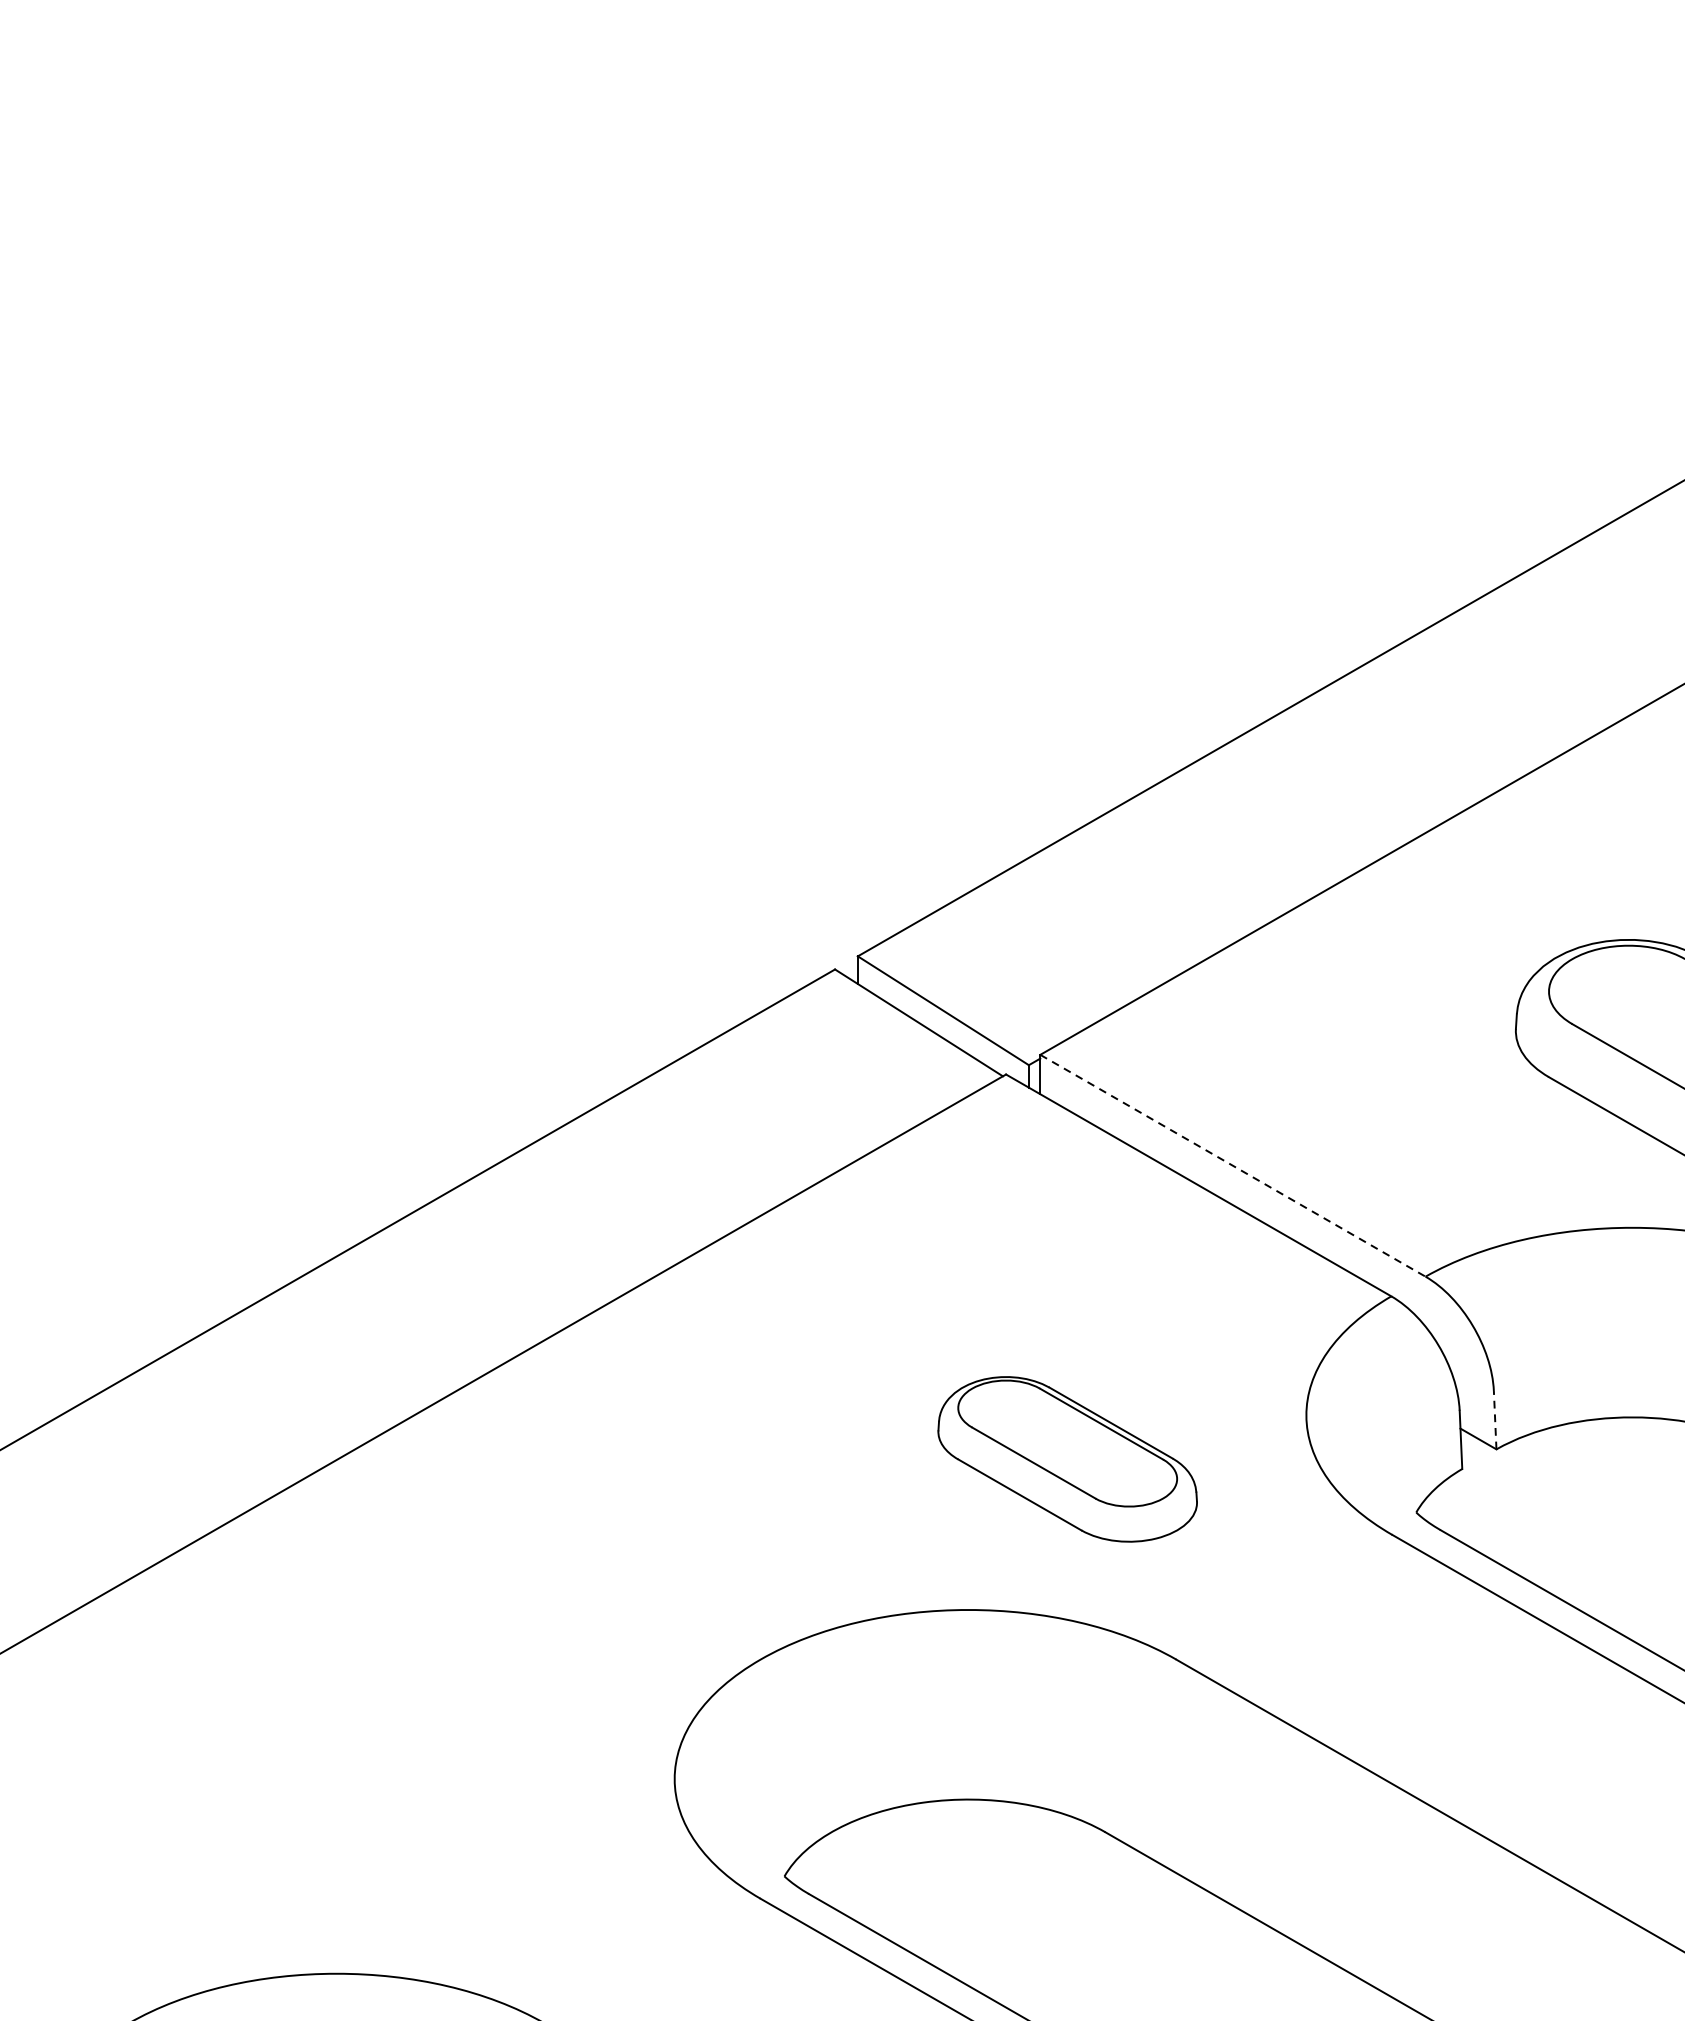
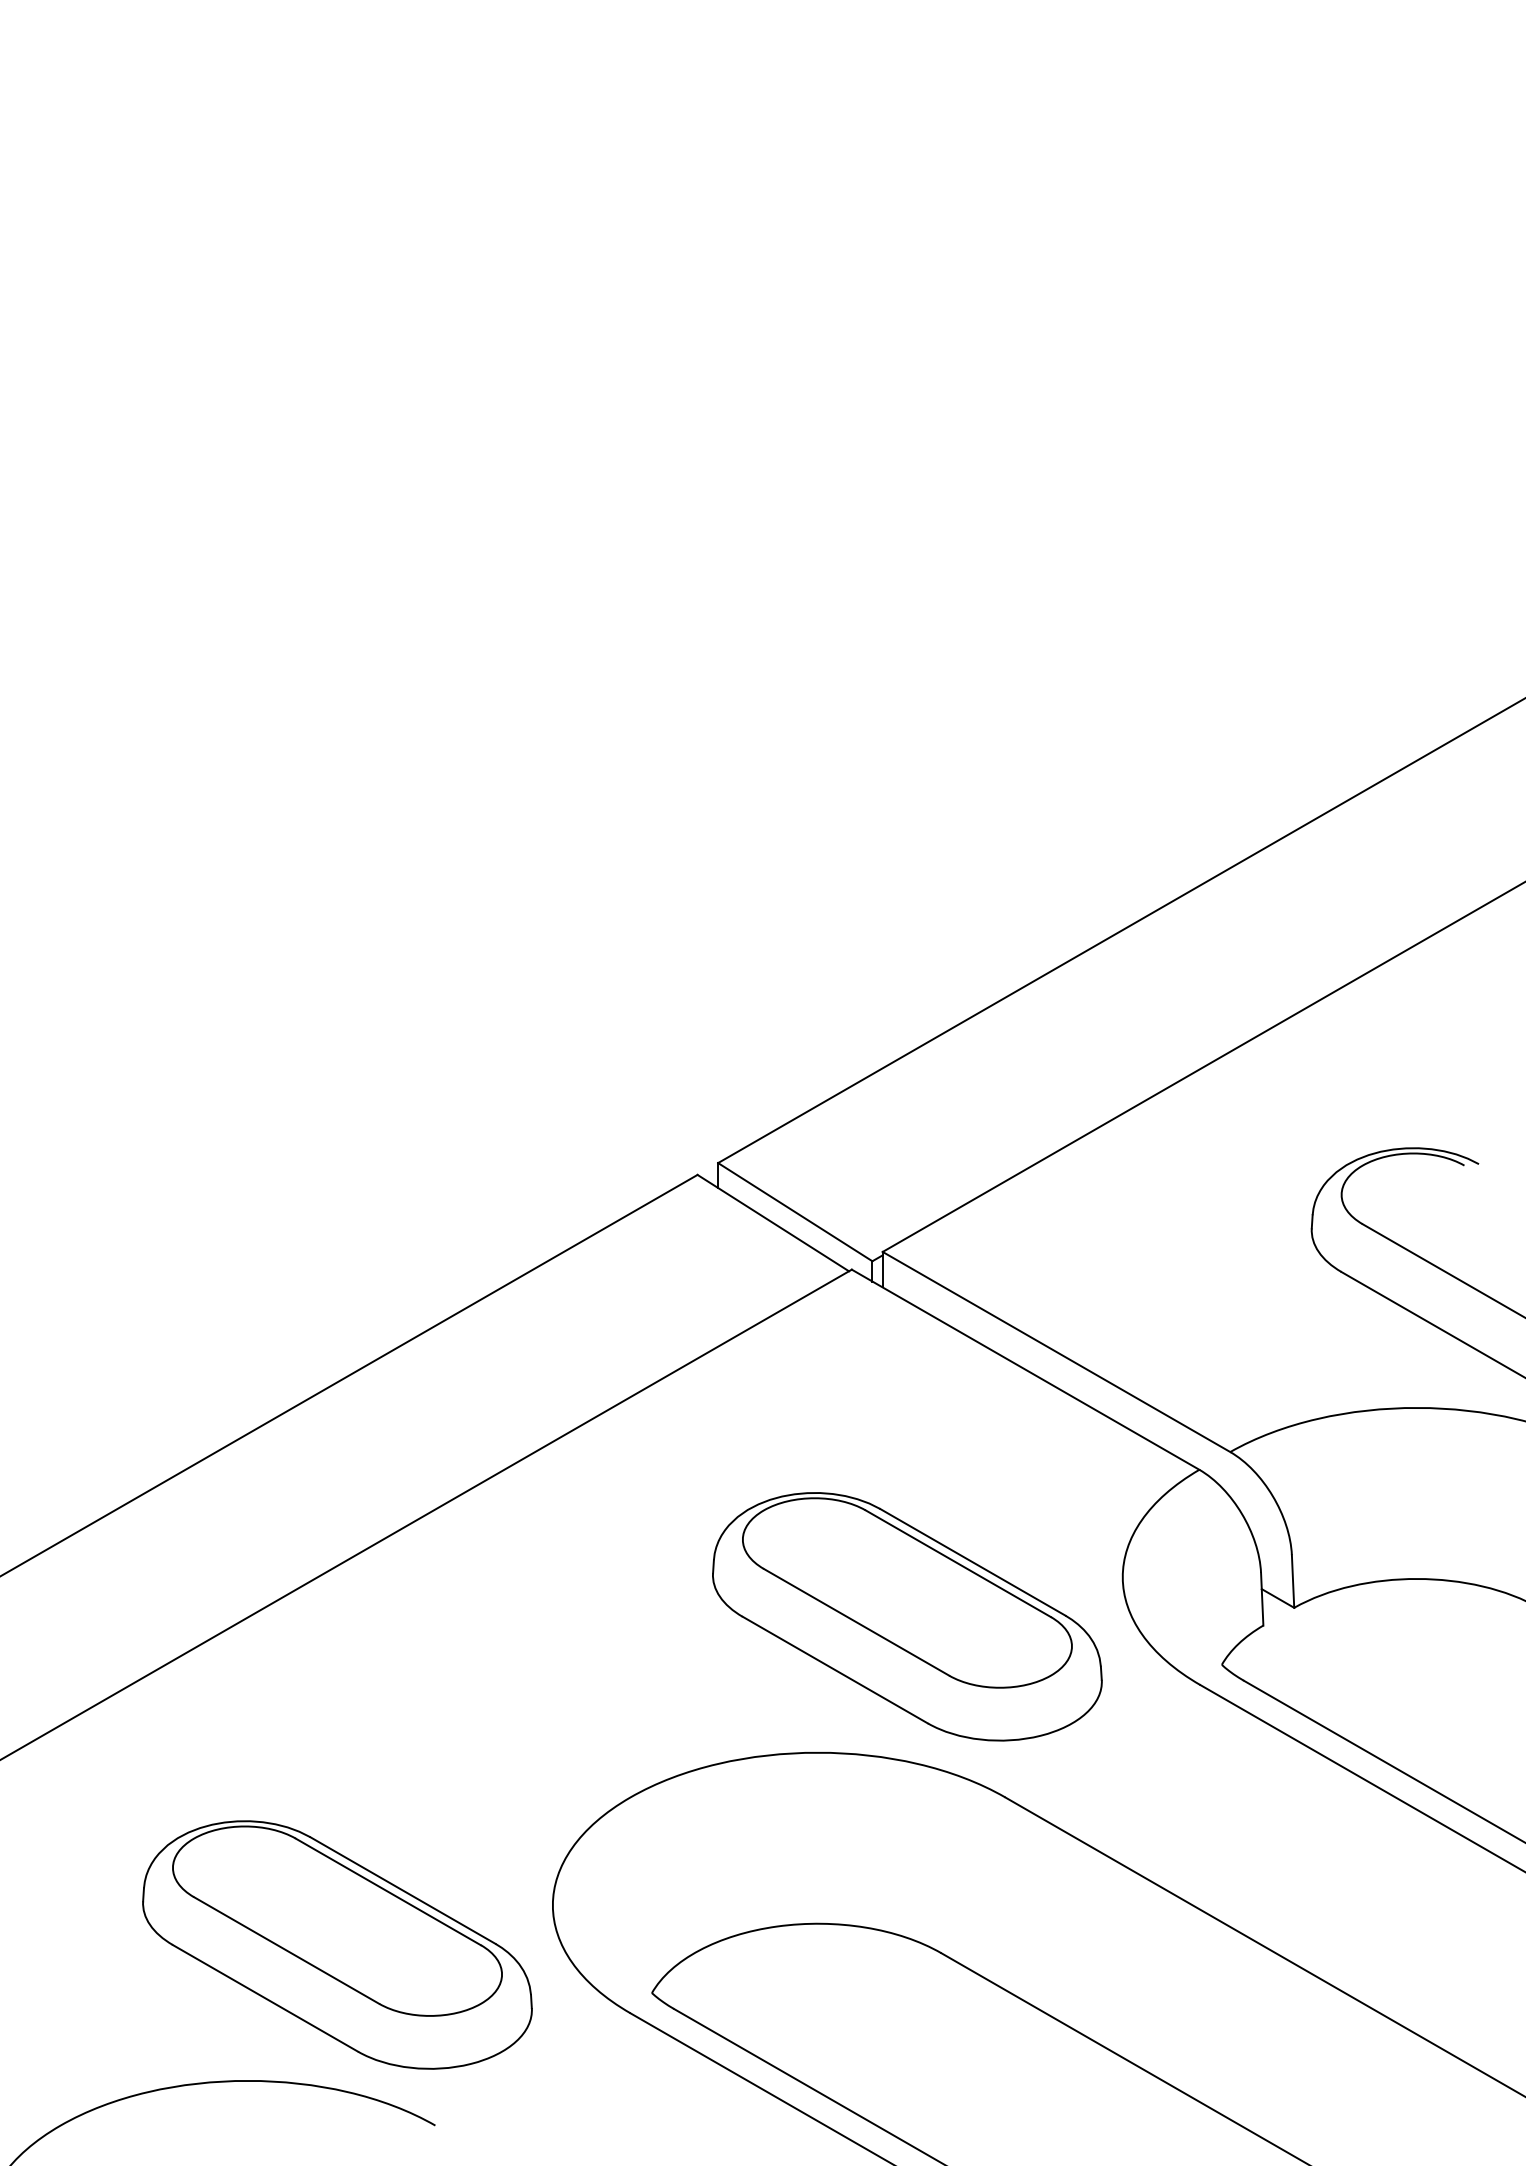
line: (1232, 1165) -> (1056, 1351), dashed -> solid
line: (1495, 1420) -> (1293, 1581), dashed -> solid
part: (1067, 1458) -> (907, 1616), size x1.67
part: (435, 1822) -> (337, 1944), added

